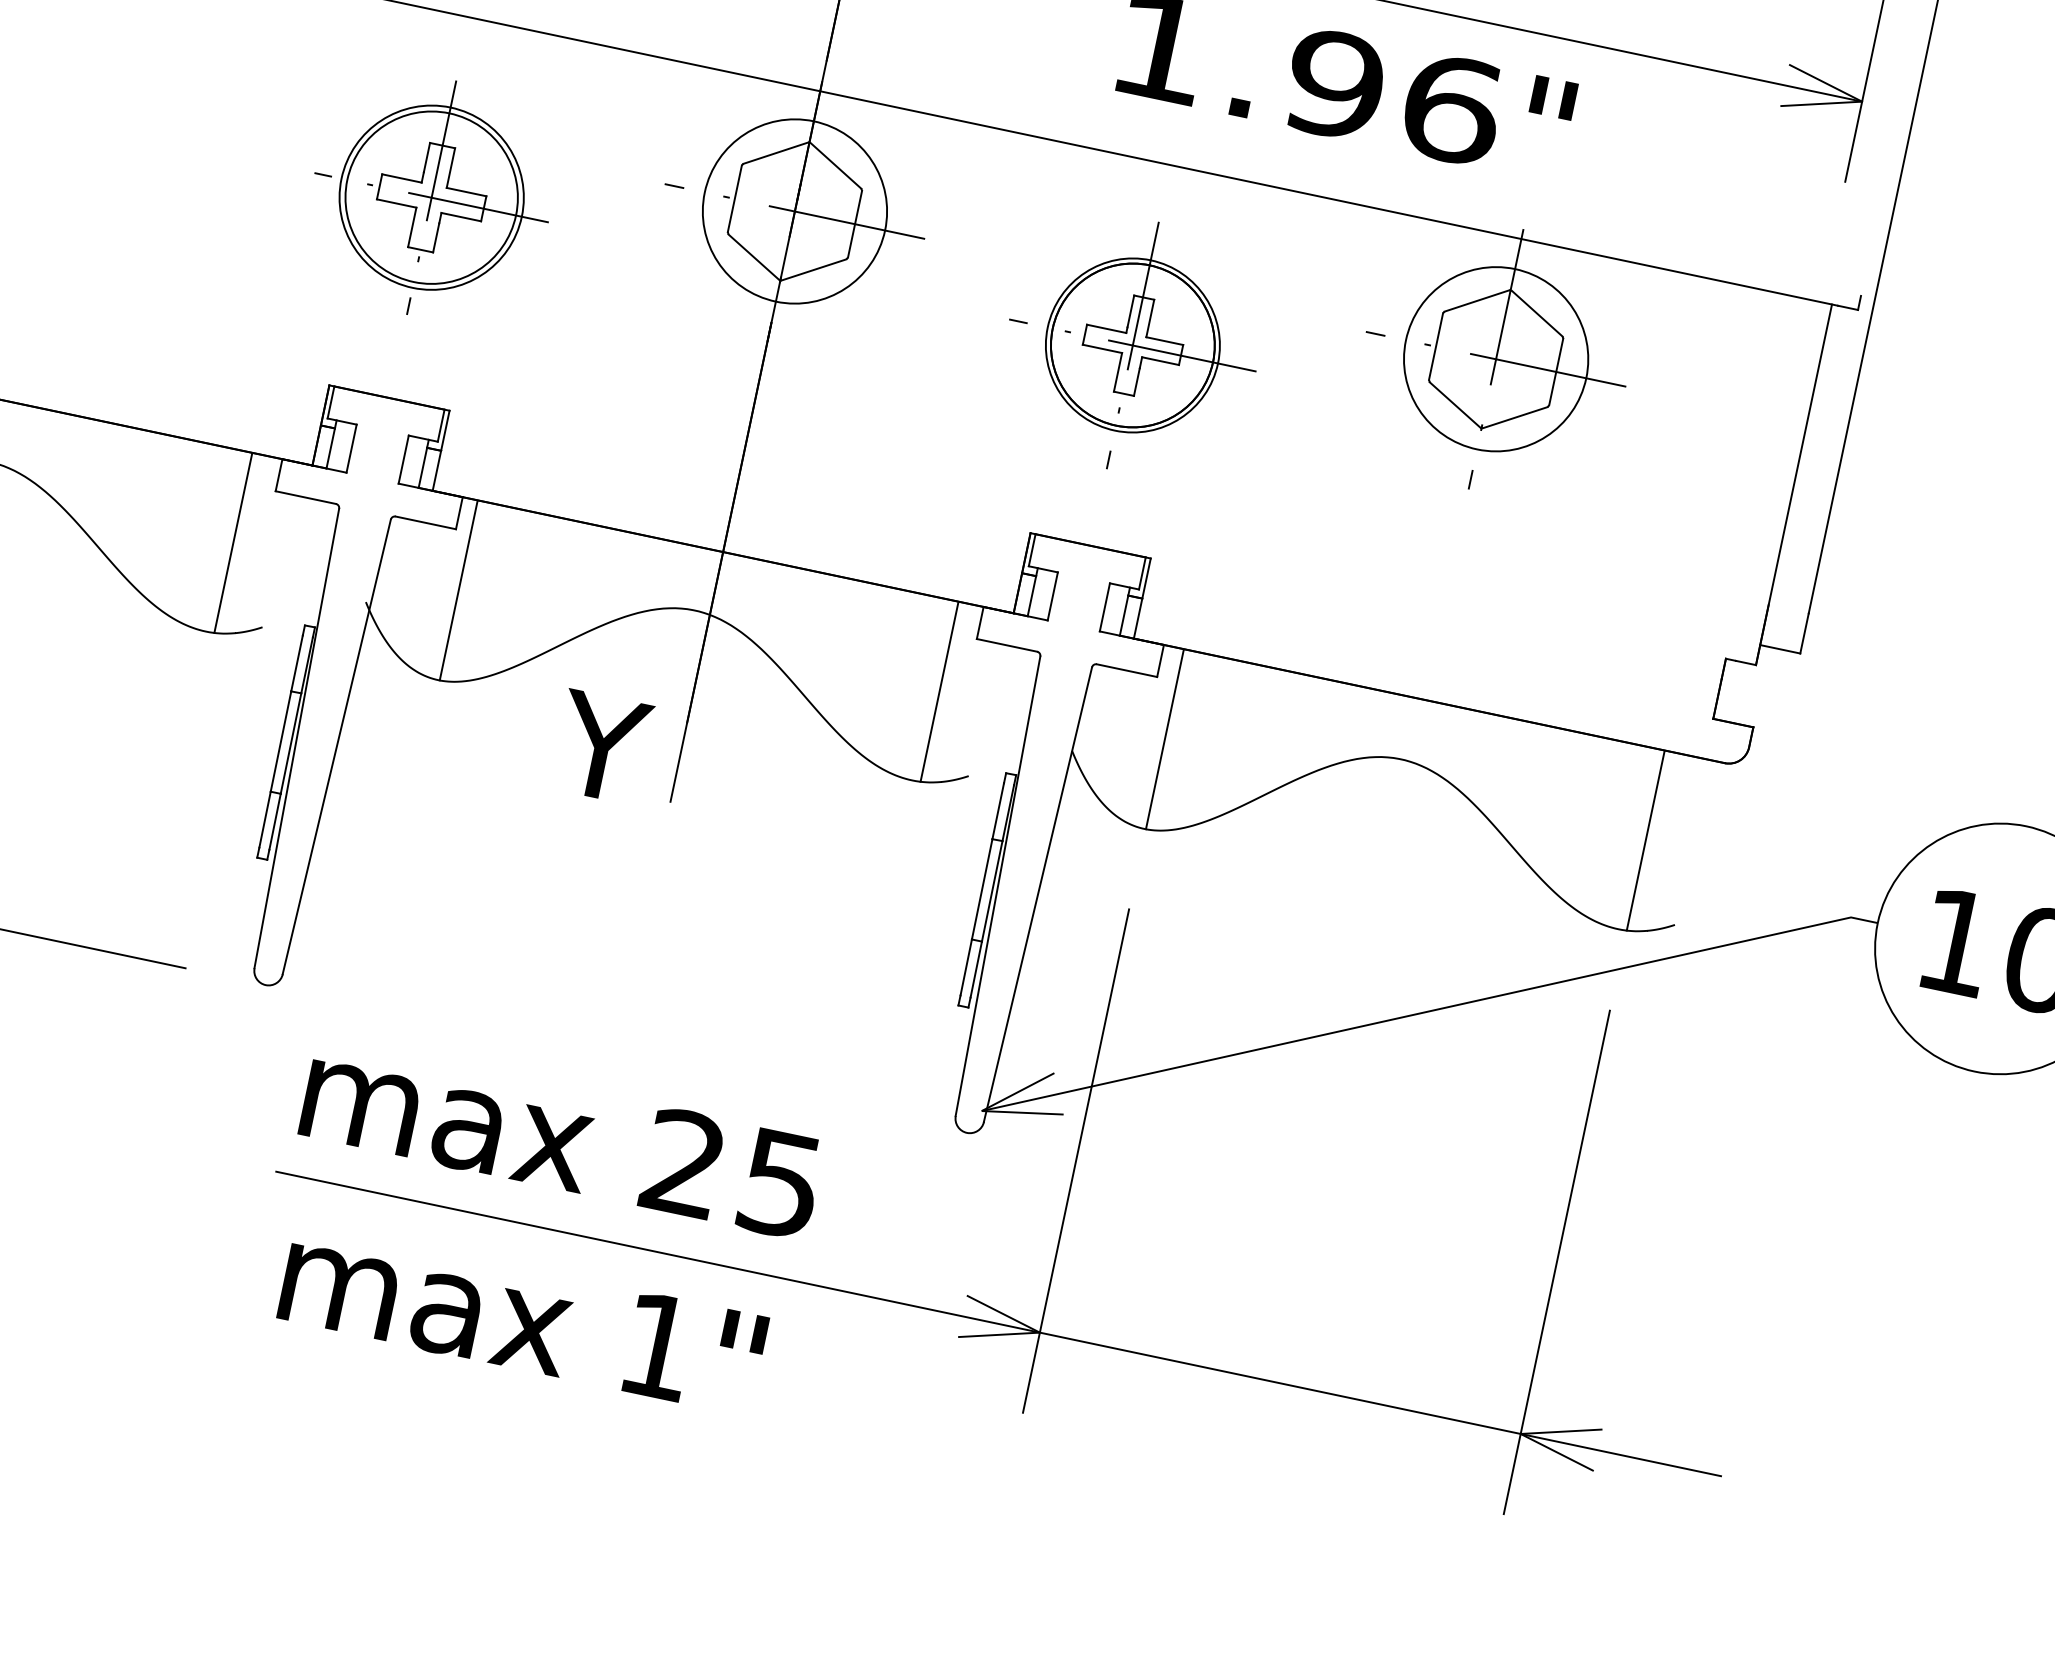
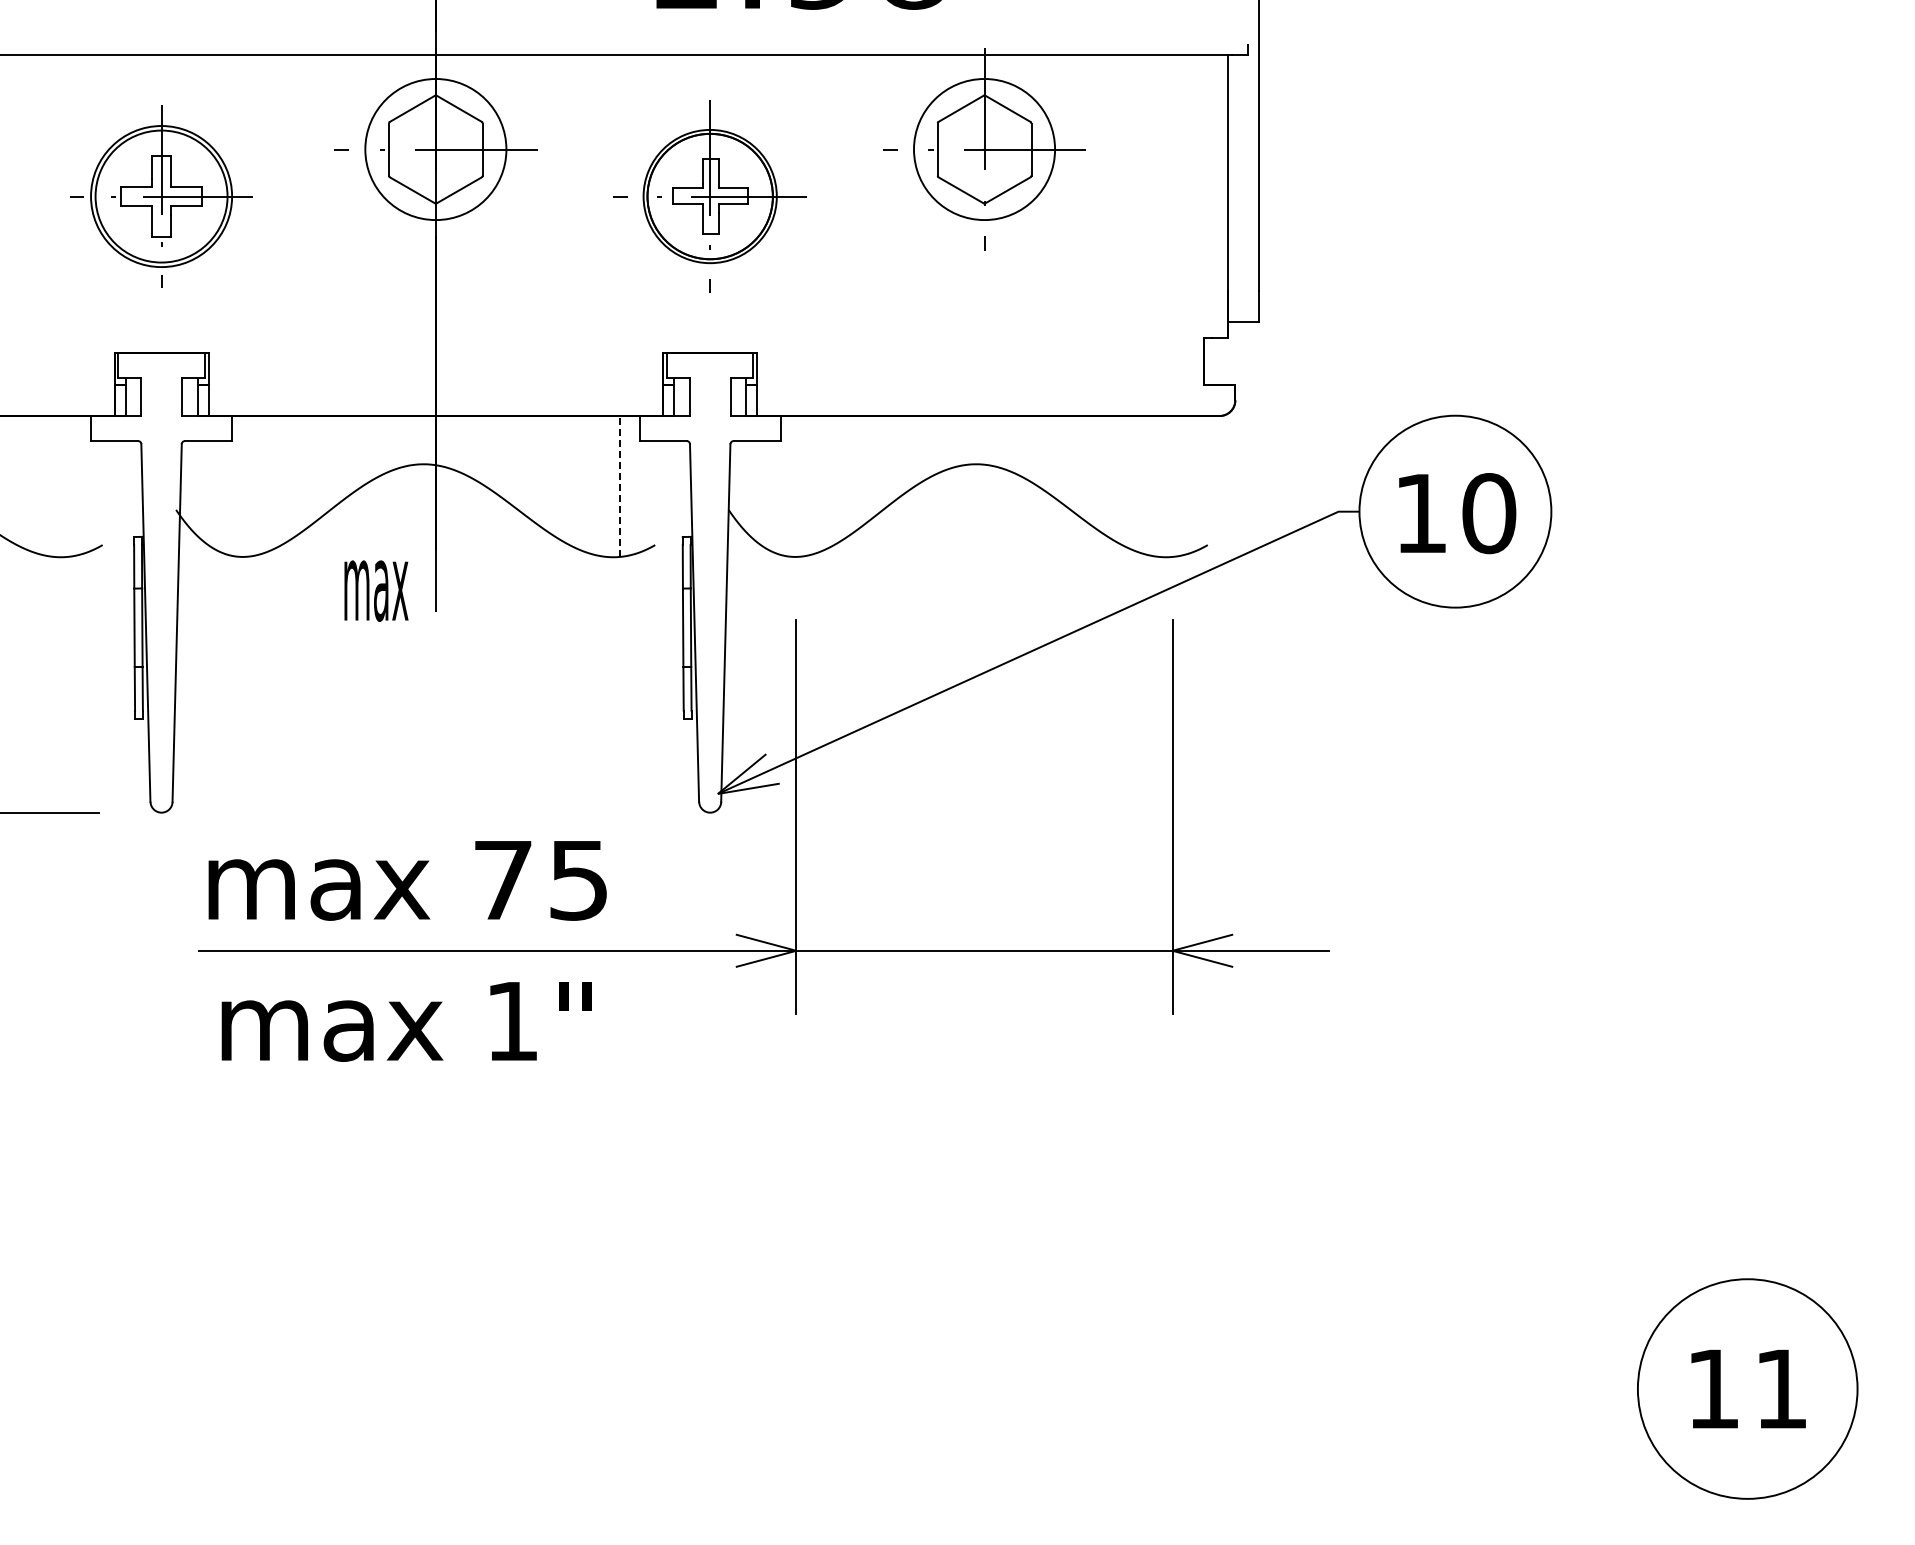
line: (233, 542) -> (67, 486), removed
line: (458, 590) -> (243, 486), removed
line: (940, 691) -> (620, 486), solid -> dashed
line: (1165, 739) -> (796, 486), removed
text: (601, 747) -> (375, 581), Y -> max
line: (1645, 840) -> (1172, 486), removed
text: (683, 1162) -> (502, 879), 25 -> 75

